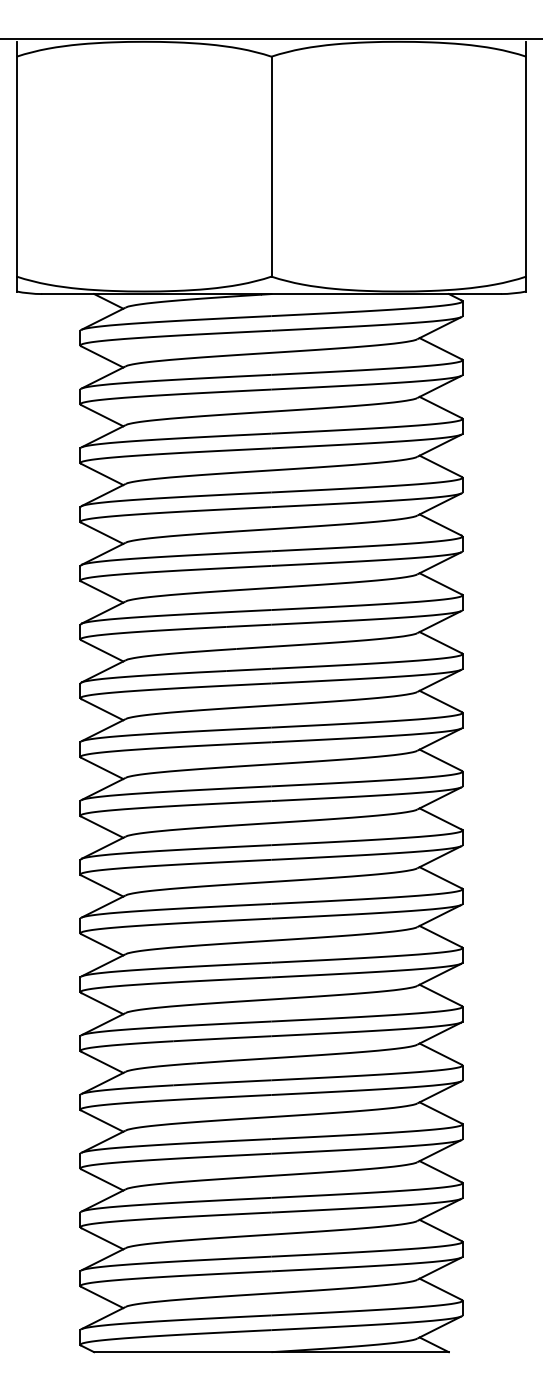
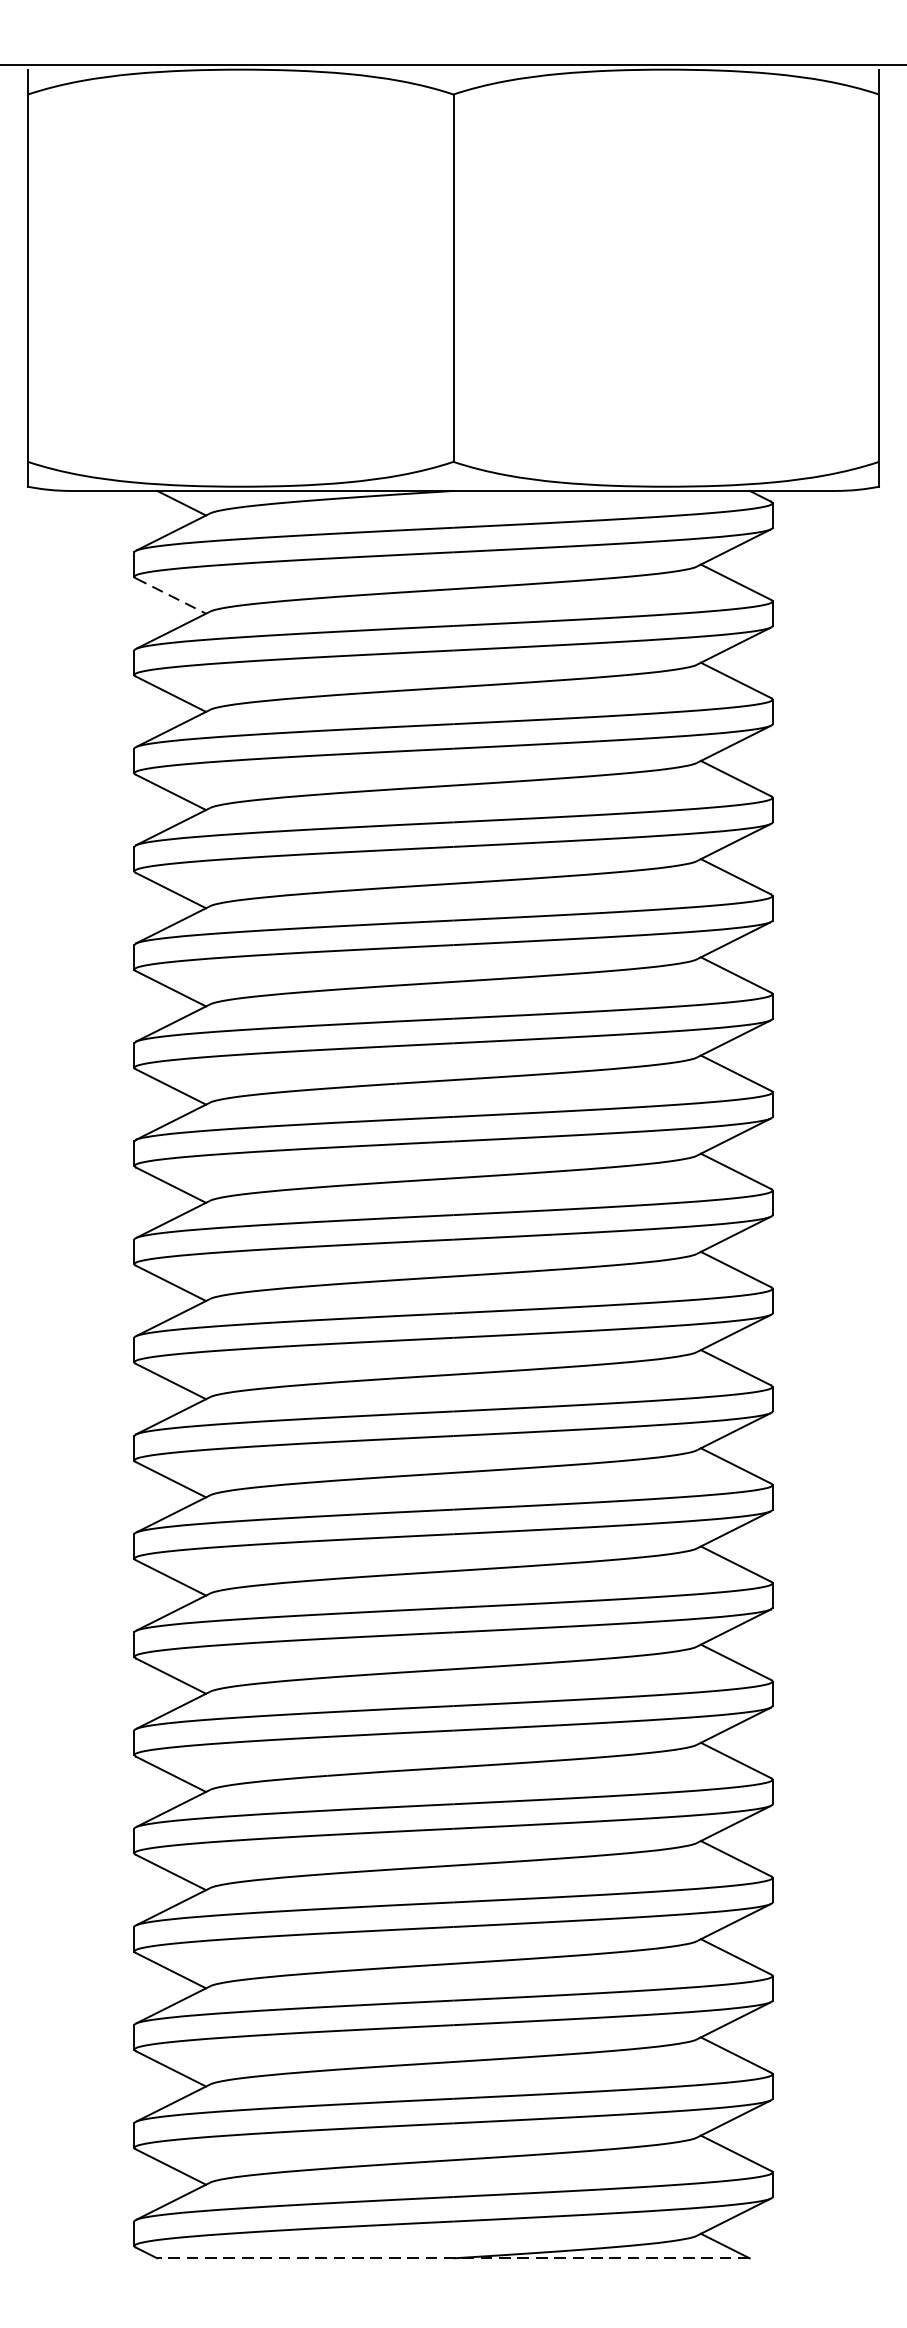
line: (102, 357) -> (171, 596), solid -> dashed
line: (270, 1352) -> (451, 2258), solid -> dashed

